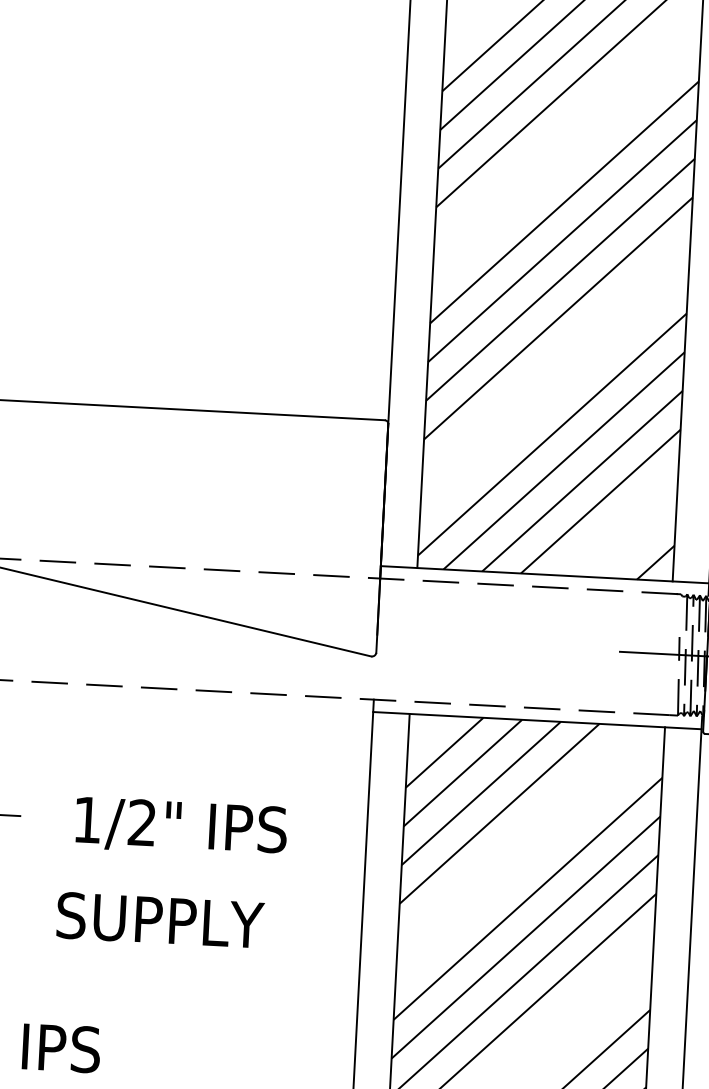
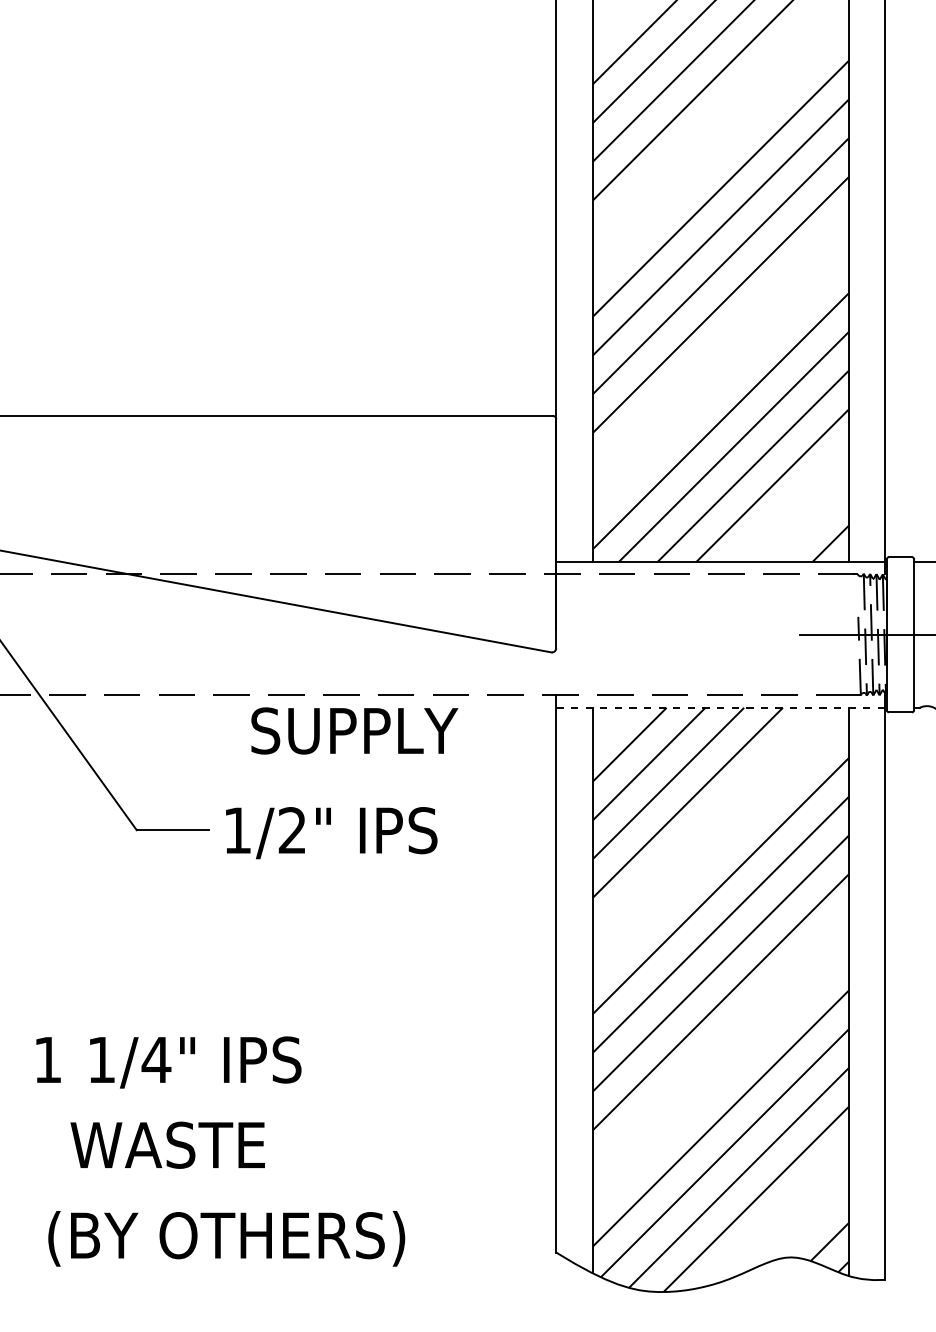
line: (538, 720) -> (721, 707), solid -> dashed
text: (181, 827) -> (331, 833), moved
text: (160, 919) -> (354, 730), moved

